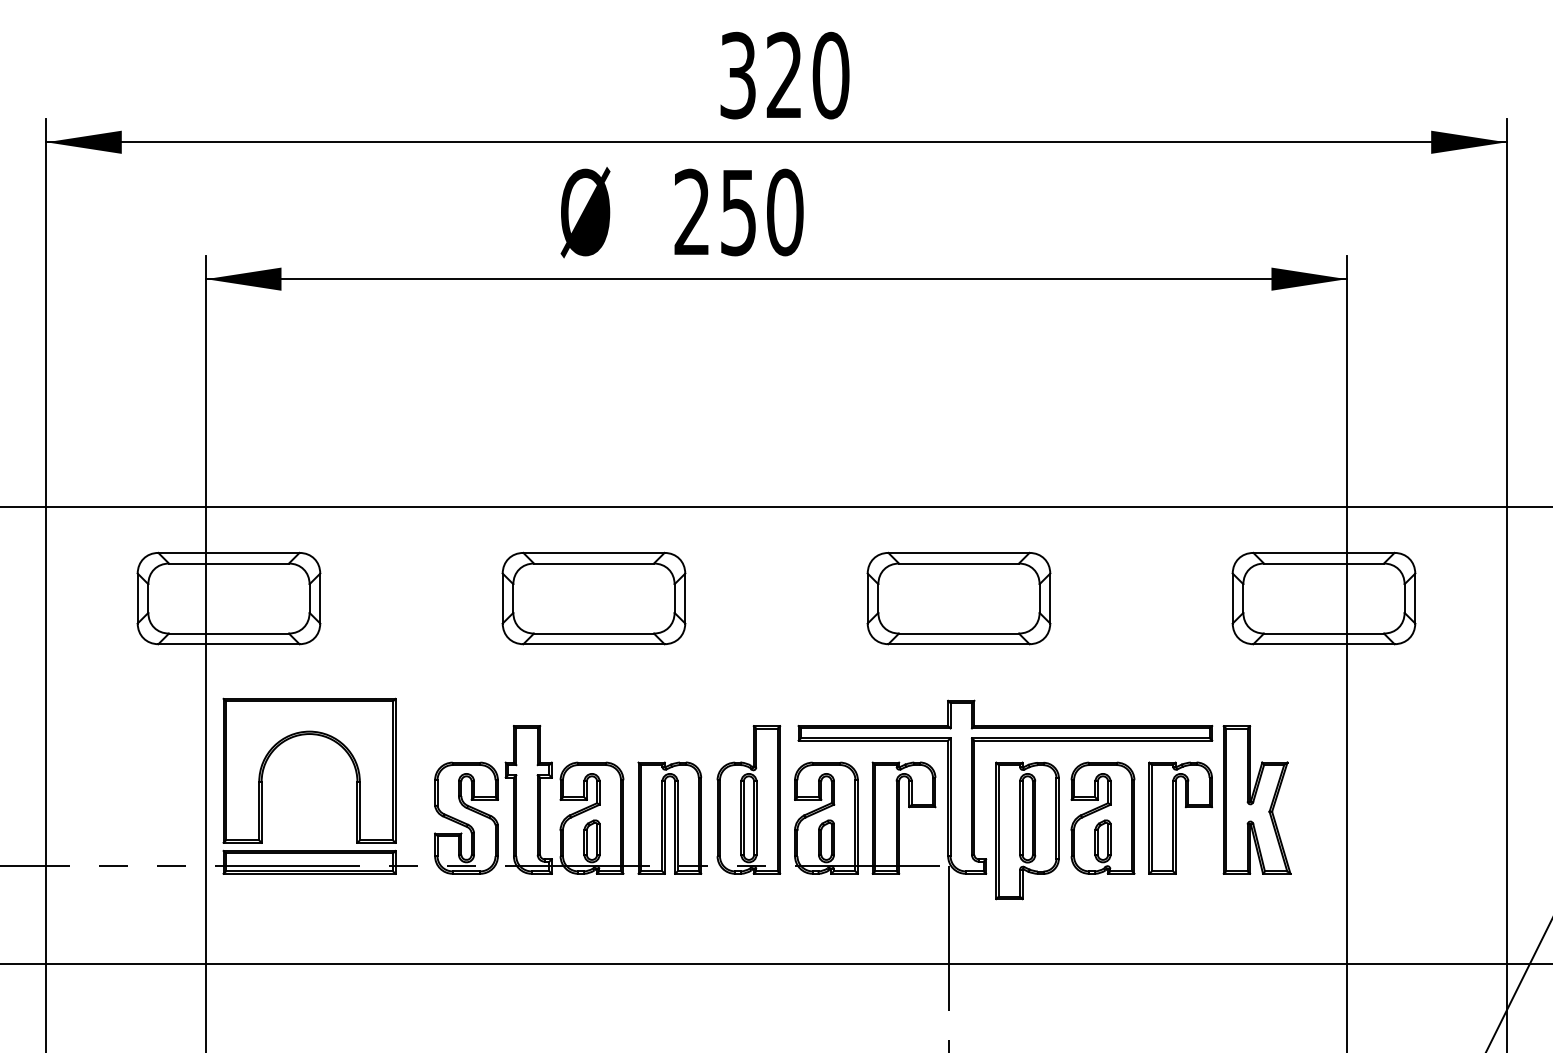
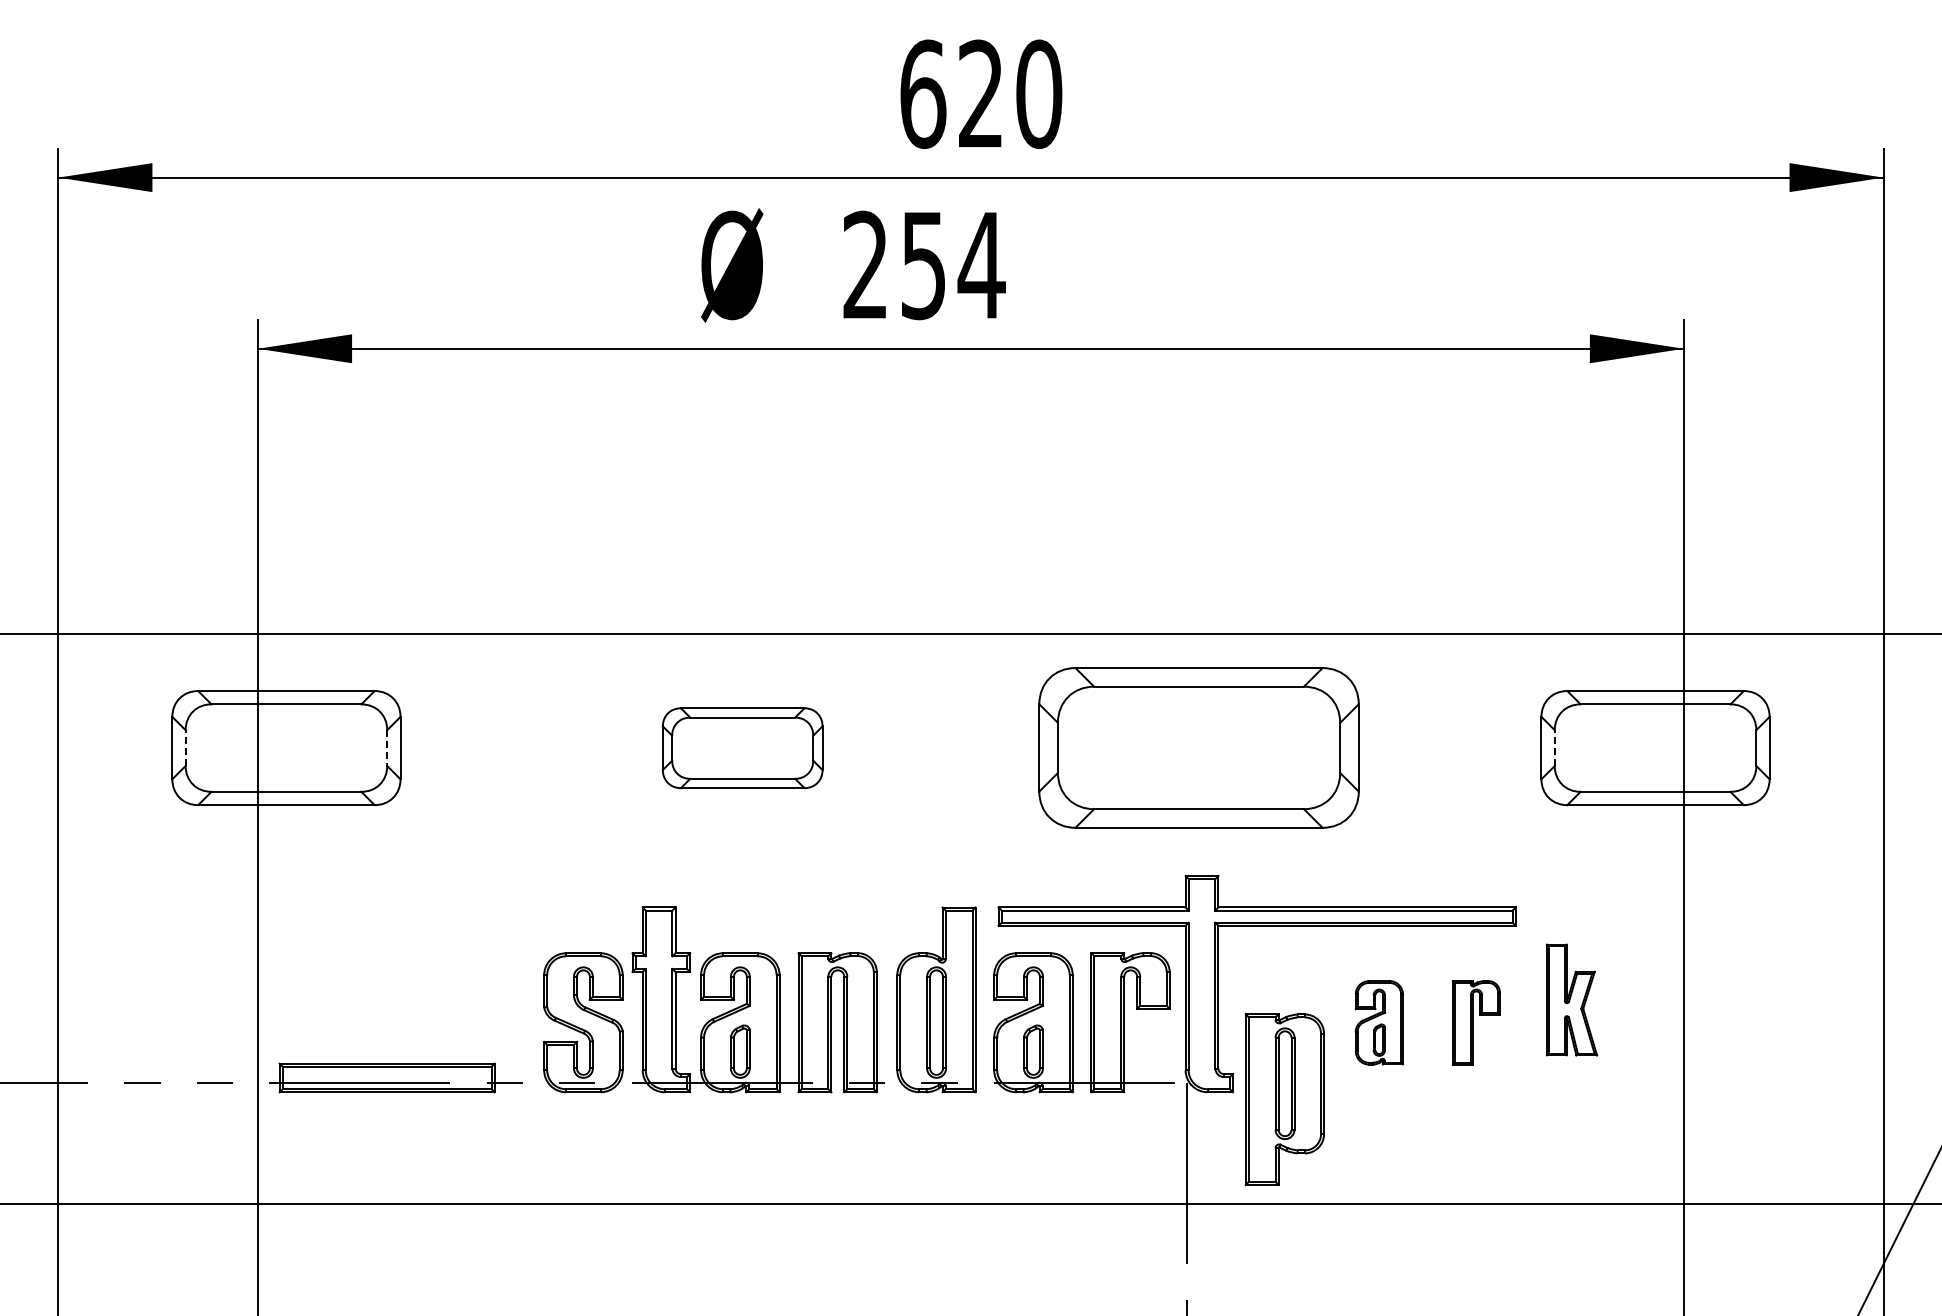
text: (738, 75) -> (923, 94), 320 -> 620
text: (784, 212) -> (981, 265), 250 -> 254
line: (148, 598) -> (185, 748), solid -> dashed
line: (309, 598) -> (387, 748), solid -> dashed
part: (593, 598) -> (742, 748), size x0.7
part: (959, 598) -> (1199, 748), size x1.4
line: (1243, 598) -> (1554, 748), solid -> dashed
part: (301, 735) -> (377, 919), removed
part: (1256, 799) -> (1571, 999), size x0.6
part: (1103, 818) -> (1379, 1022), size x0.6
part: (1180, 818) -> (1476, 1022), size x0.6
part: (1027, 830) -> (1284, 1099), moved

